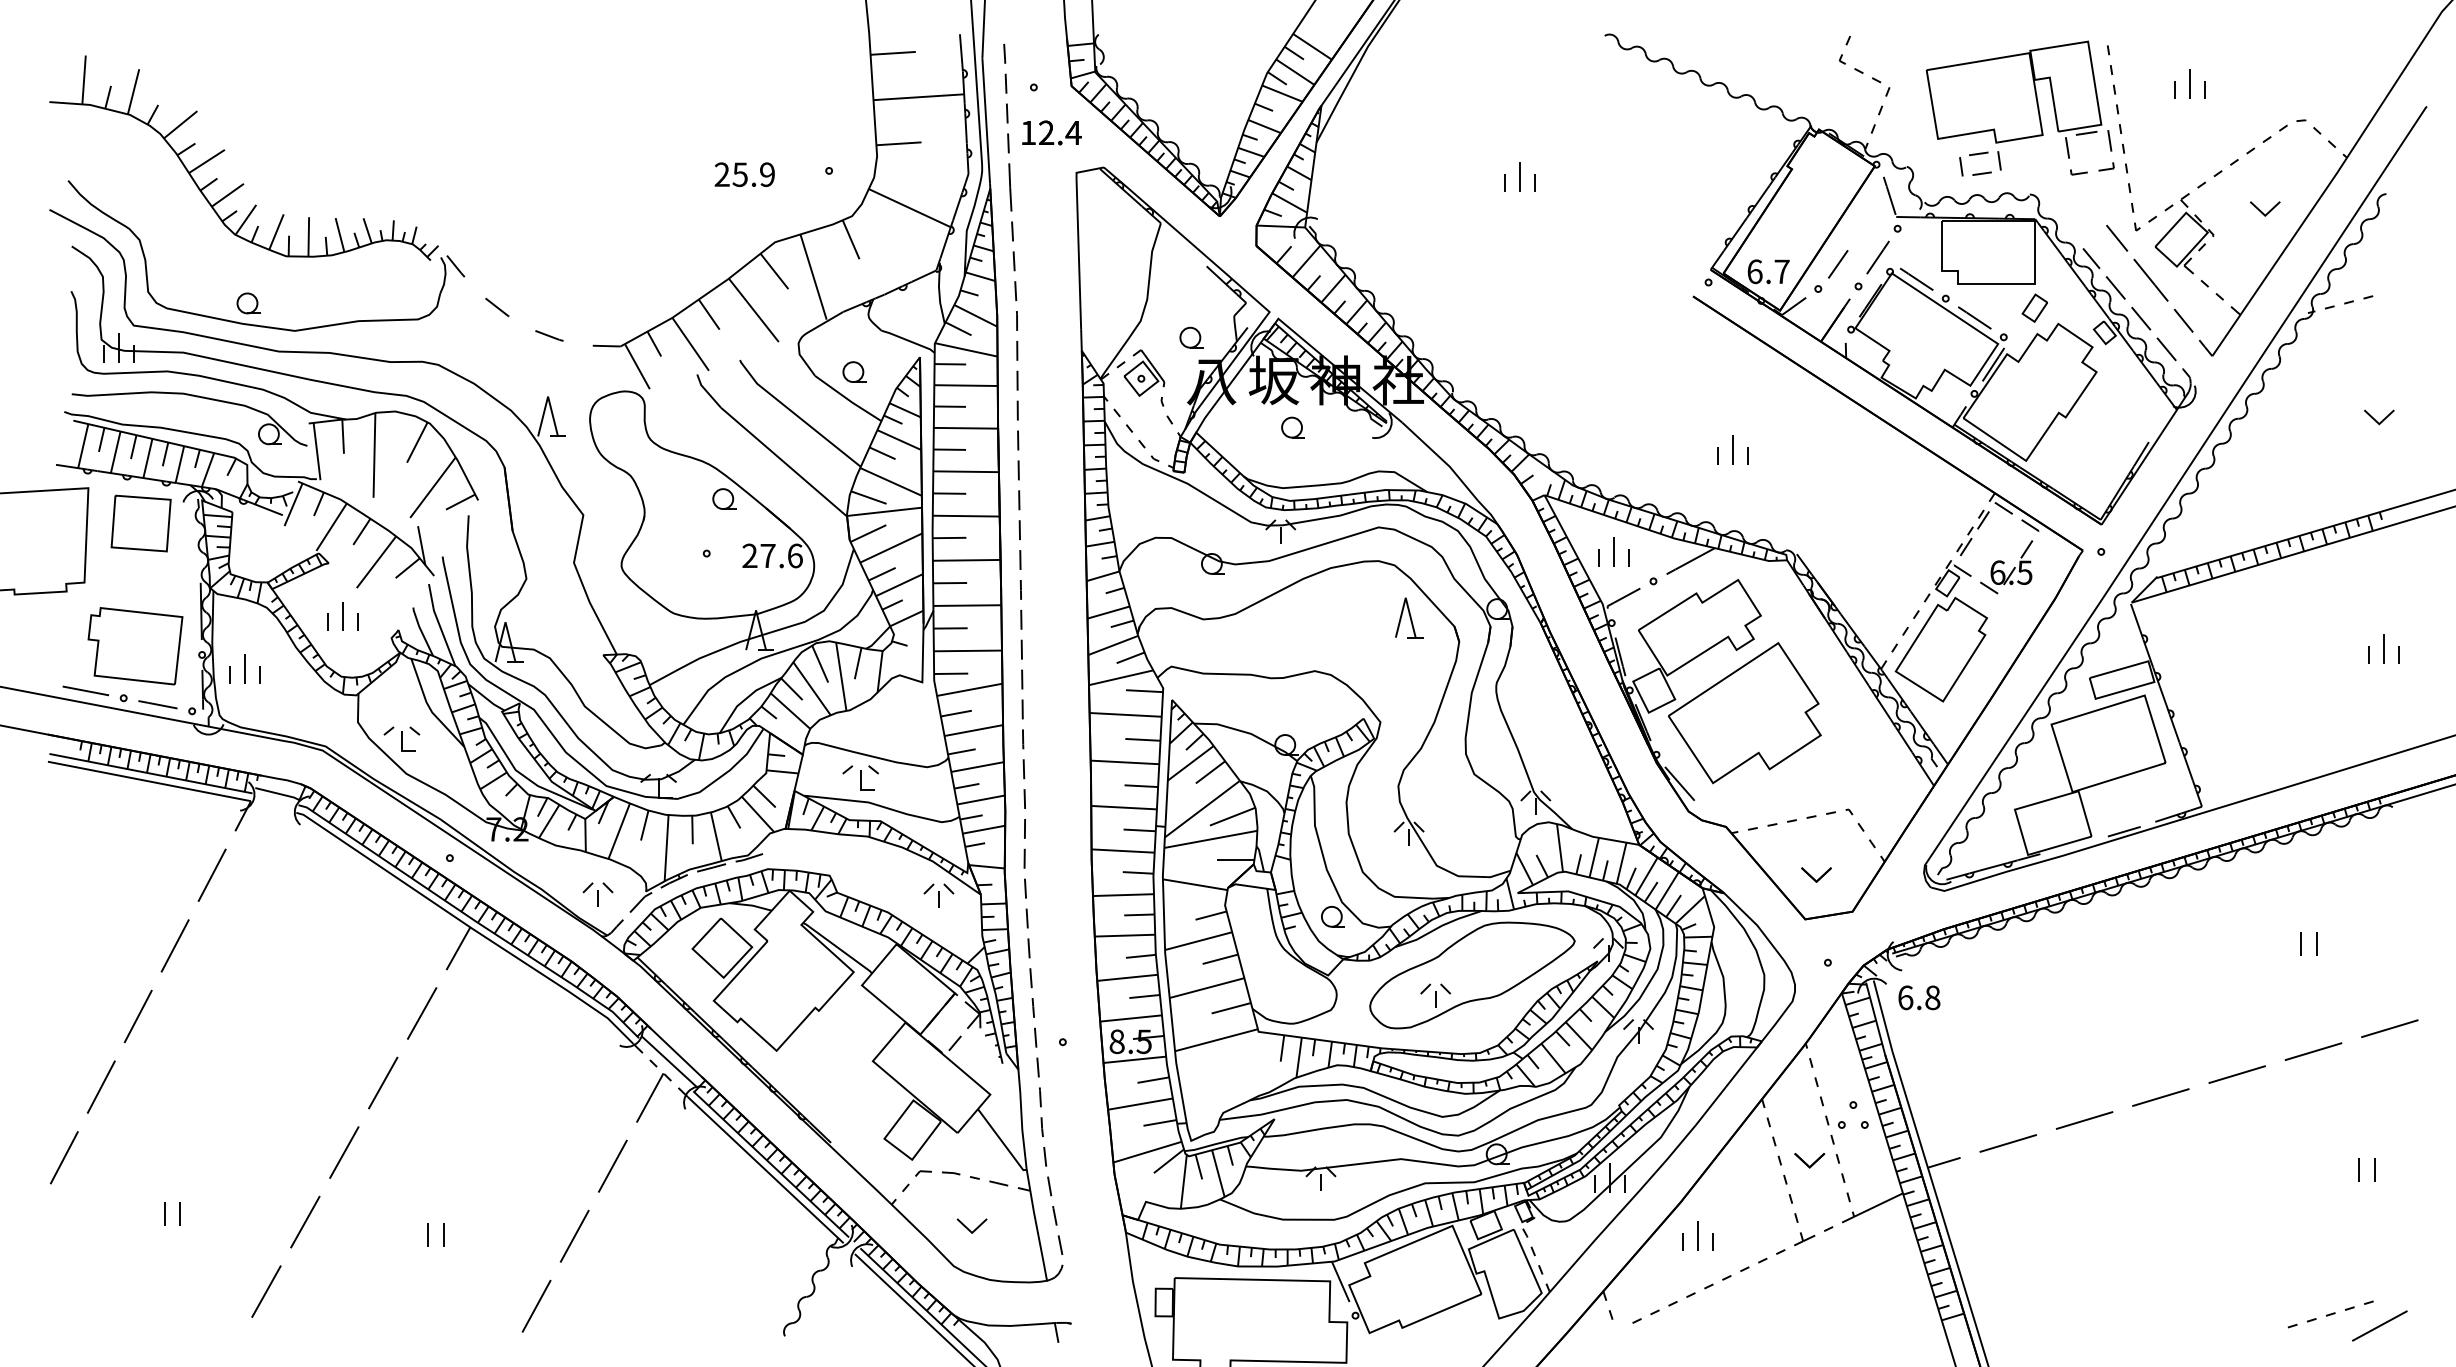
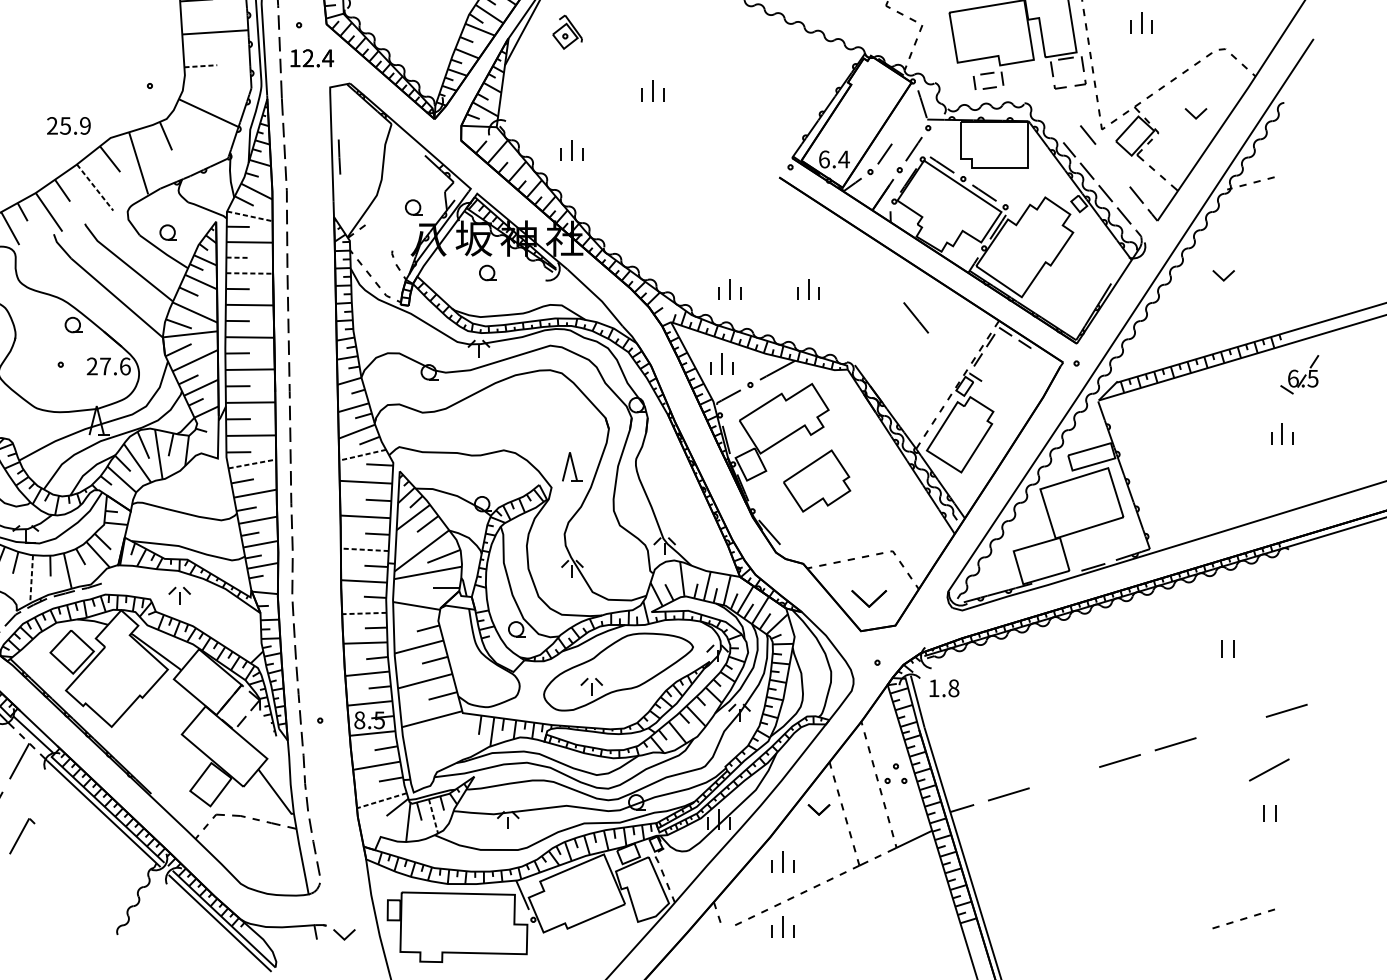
line: (898, 143) -> (200, 66), solid -> dashed
text: (744, 174) -> (68, 125), moved
part: (1408, 258) -> (571, 149), added
line: (1089, 268) -> (339, 157), added
text: (1781, 271) -> (843, 159), 6.7 -> 6.4
line: (2150, 279) -> (915, 317), moved
part: (2034, 307) -> (1027, 185), removed
line: (754, 310) -> (95, 187), solid -> dashed
line: (966, 349) -> (250, 216), solid -> dashed
part: (1144, 372) -> (567, 31), moved
line: (950, 406) -> (238, 257), solid -> dashed
part: (2379, 417) -> (1223, 275), moved
line: (966, 428) -> (250, 273), solid -> dashed
part: (1624, 449) -> (729, 288), added
part: (2006, 567) -> (1299, 374), moved
part: (1409, 617) -> (572, 466), moved
line: (1120, 677) -> (362, 455), solid -> dashed
line: (970, 689) -> (252, 463), solid -> dashed
part: (1744, 713) -> (816, 481), size x0.6
part: (860, 777) -> (172, 527), removed
line: (1124, 807) -> (365, 549), solid -> dashed
line: (666, 848) -> (31, 579), solid -> dashed
part: (1816, 874) -> (869, 598), size x1.6
part: (938, 895) -> (179, 595), moved
line: (1122, 895) -> (363, 613), solid -> dashed
text: (1905, 997) -> (934, 688), 6.8 -> 1.8
line: (2313, 1051) -> (1231, 727), removed
line: (2084, 1120) -> (1064, 777), removed
line: (1147, 1152) -> (381, 800), solid -> dashed
part: (1809, 1160) -> (818, 809), moved
line: (1218, 1174) -> (433, 817), solid -> dashed
part: (653, 1200) -> (22, 835), added
part: (971, 1225) -> (343, 934), moved
part: (1697, 1324) -> (782, 926), added
line: (2379, 1325) -> (1269, 769), moved

